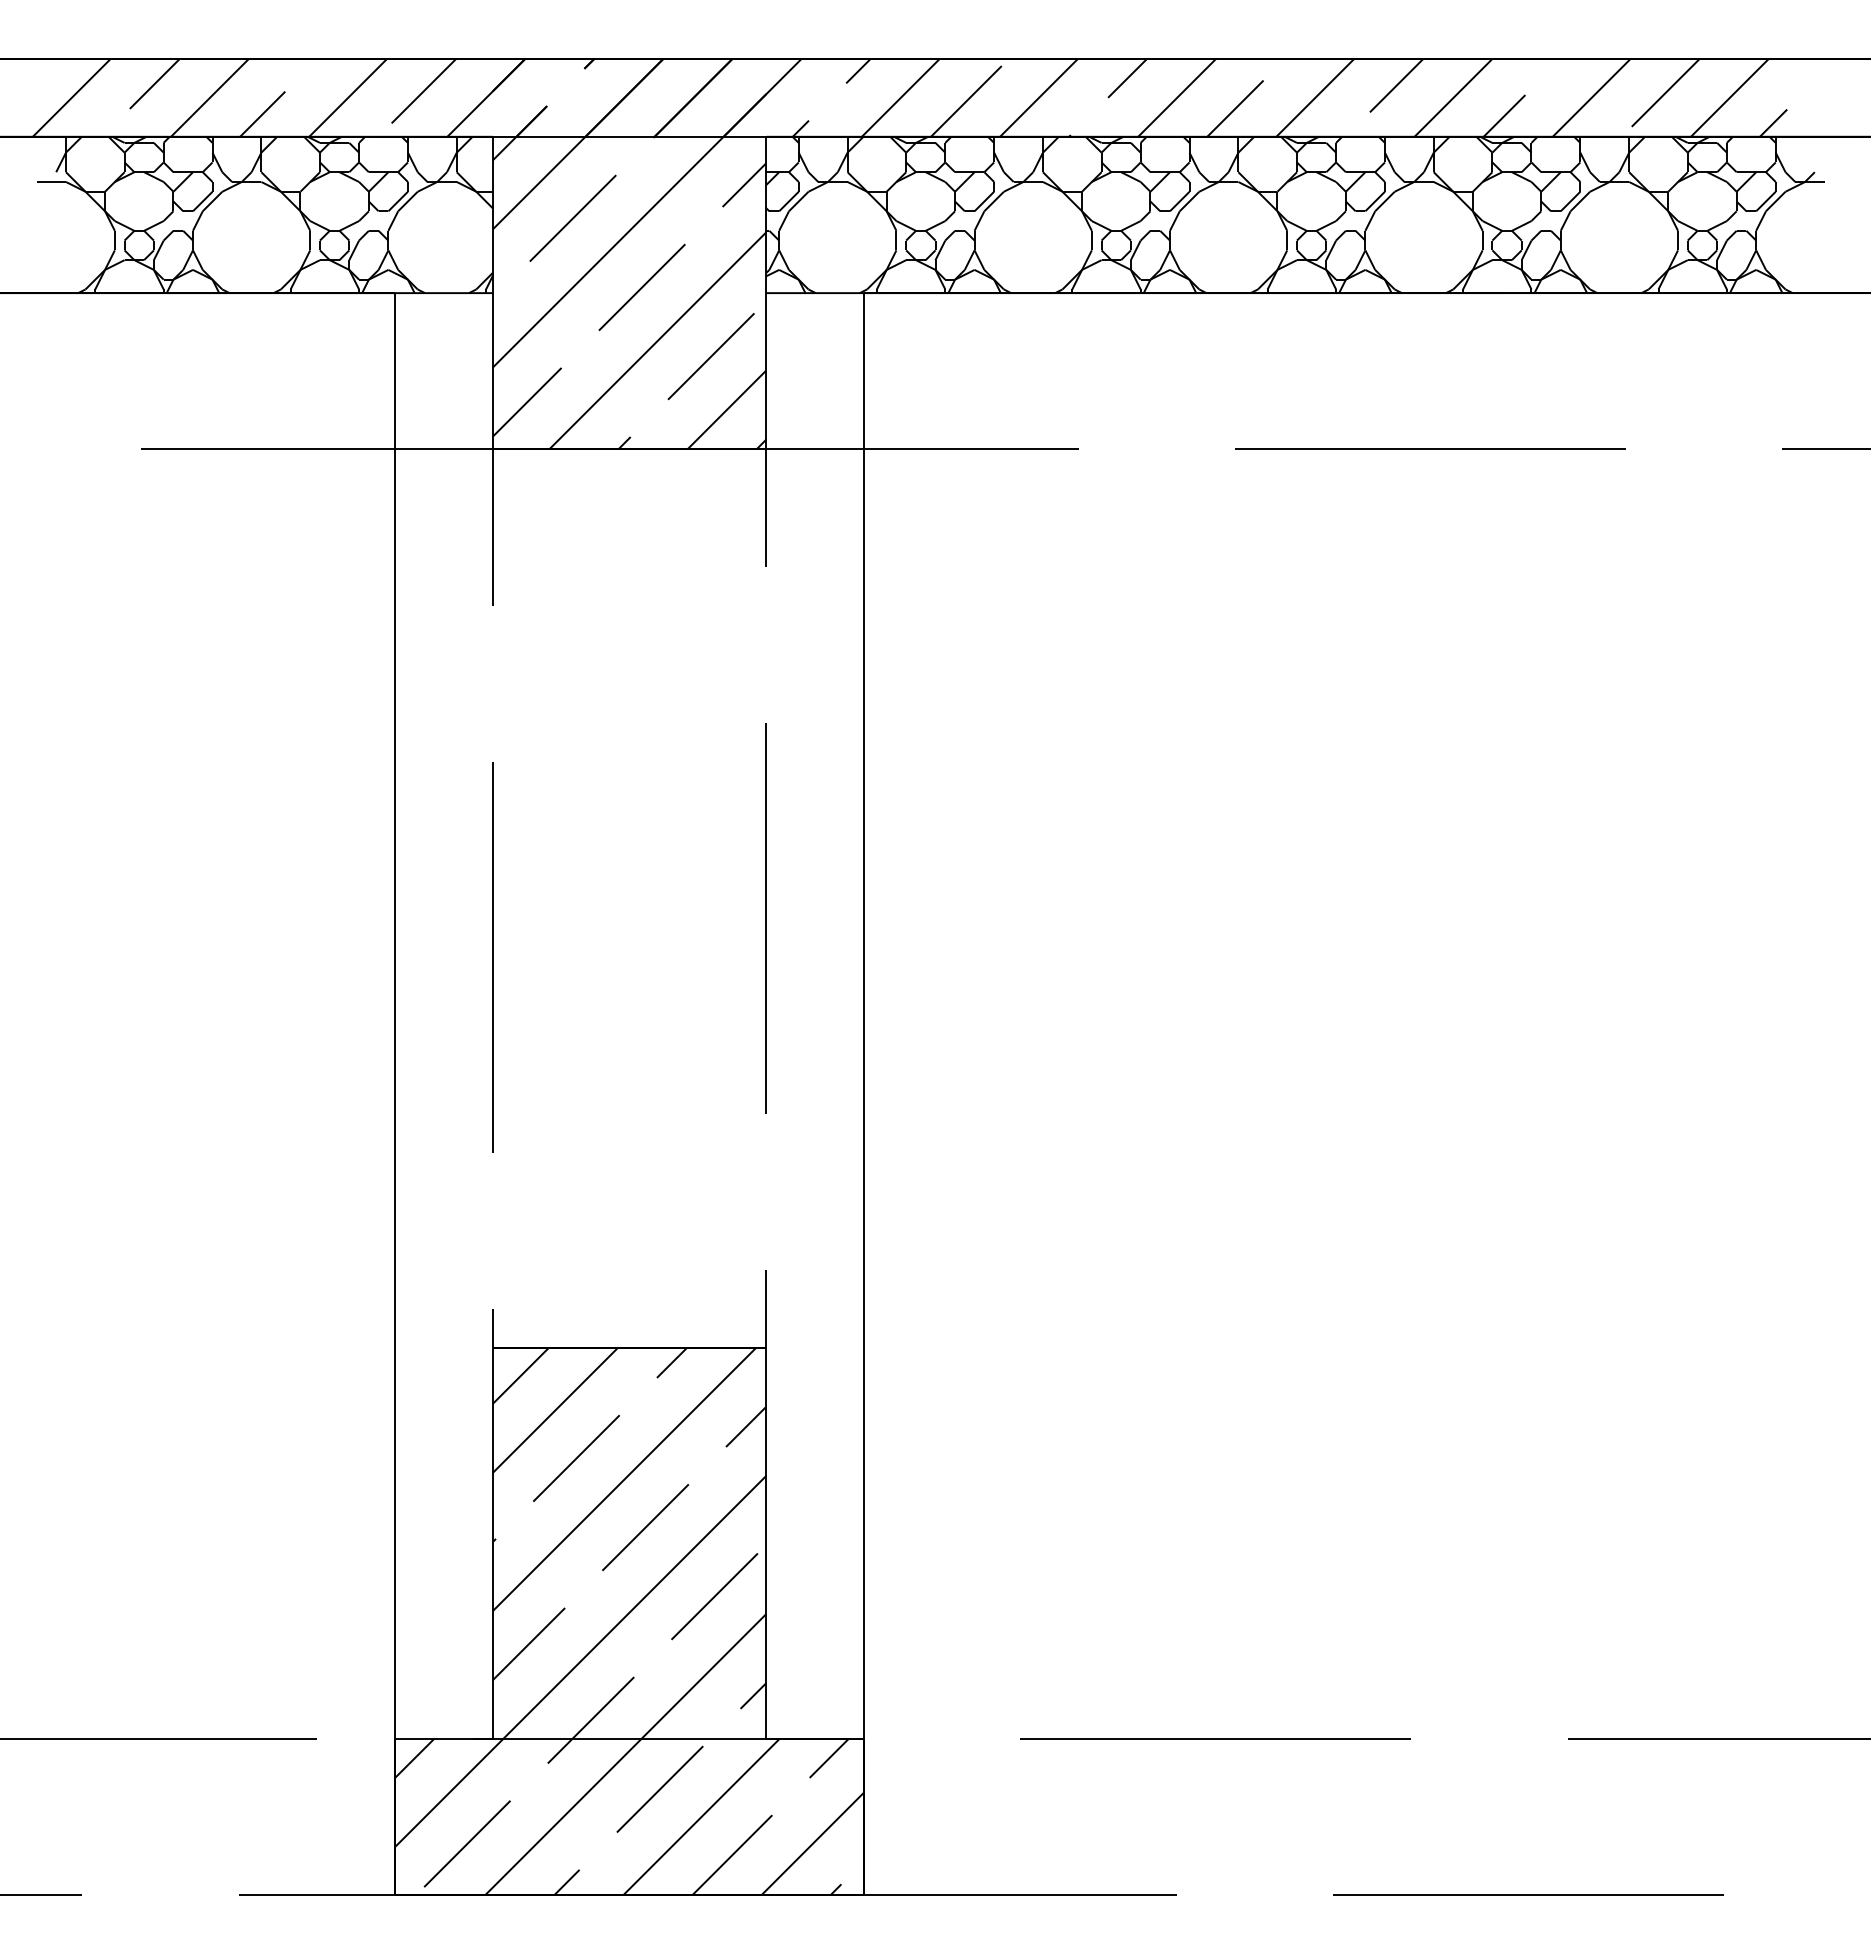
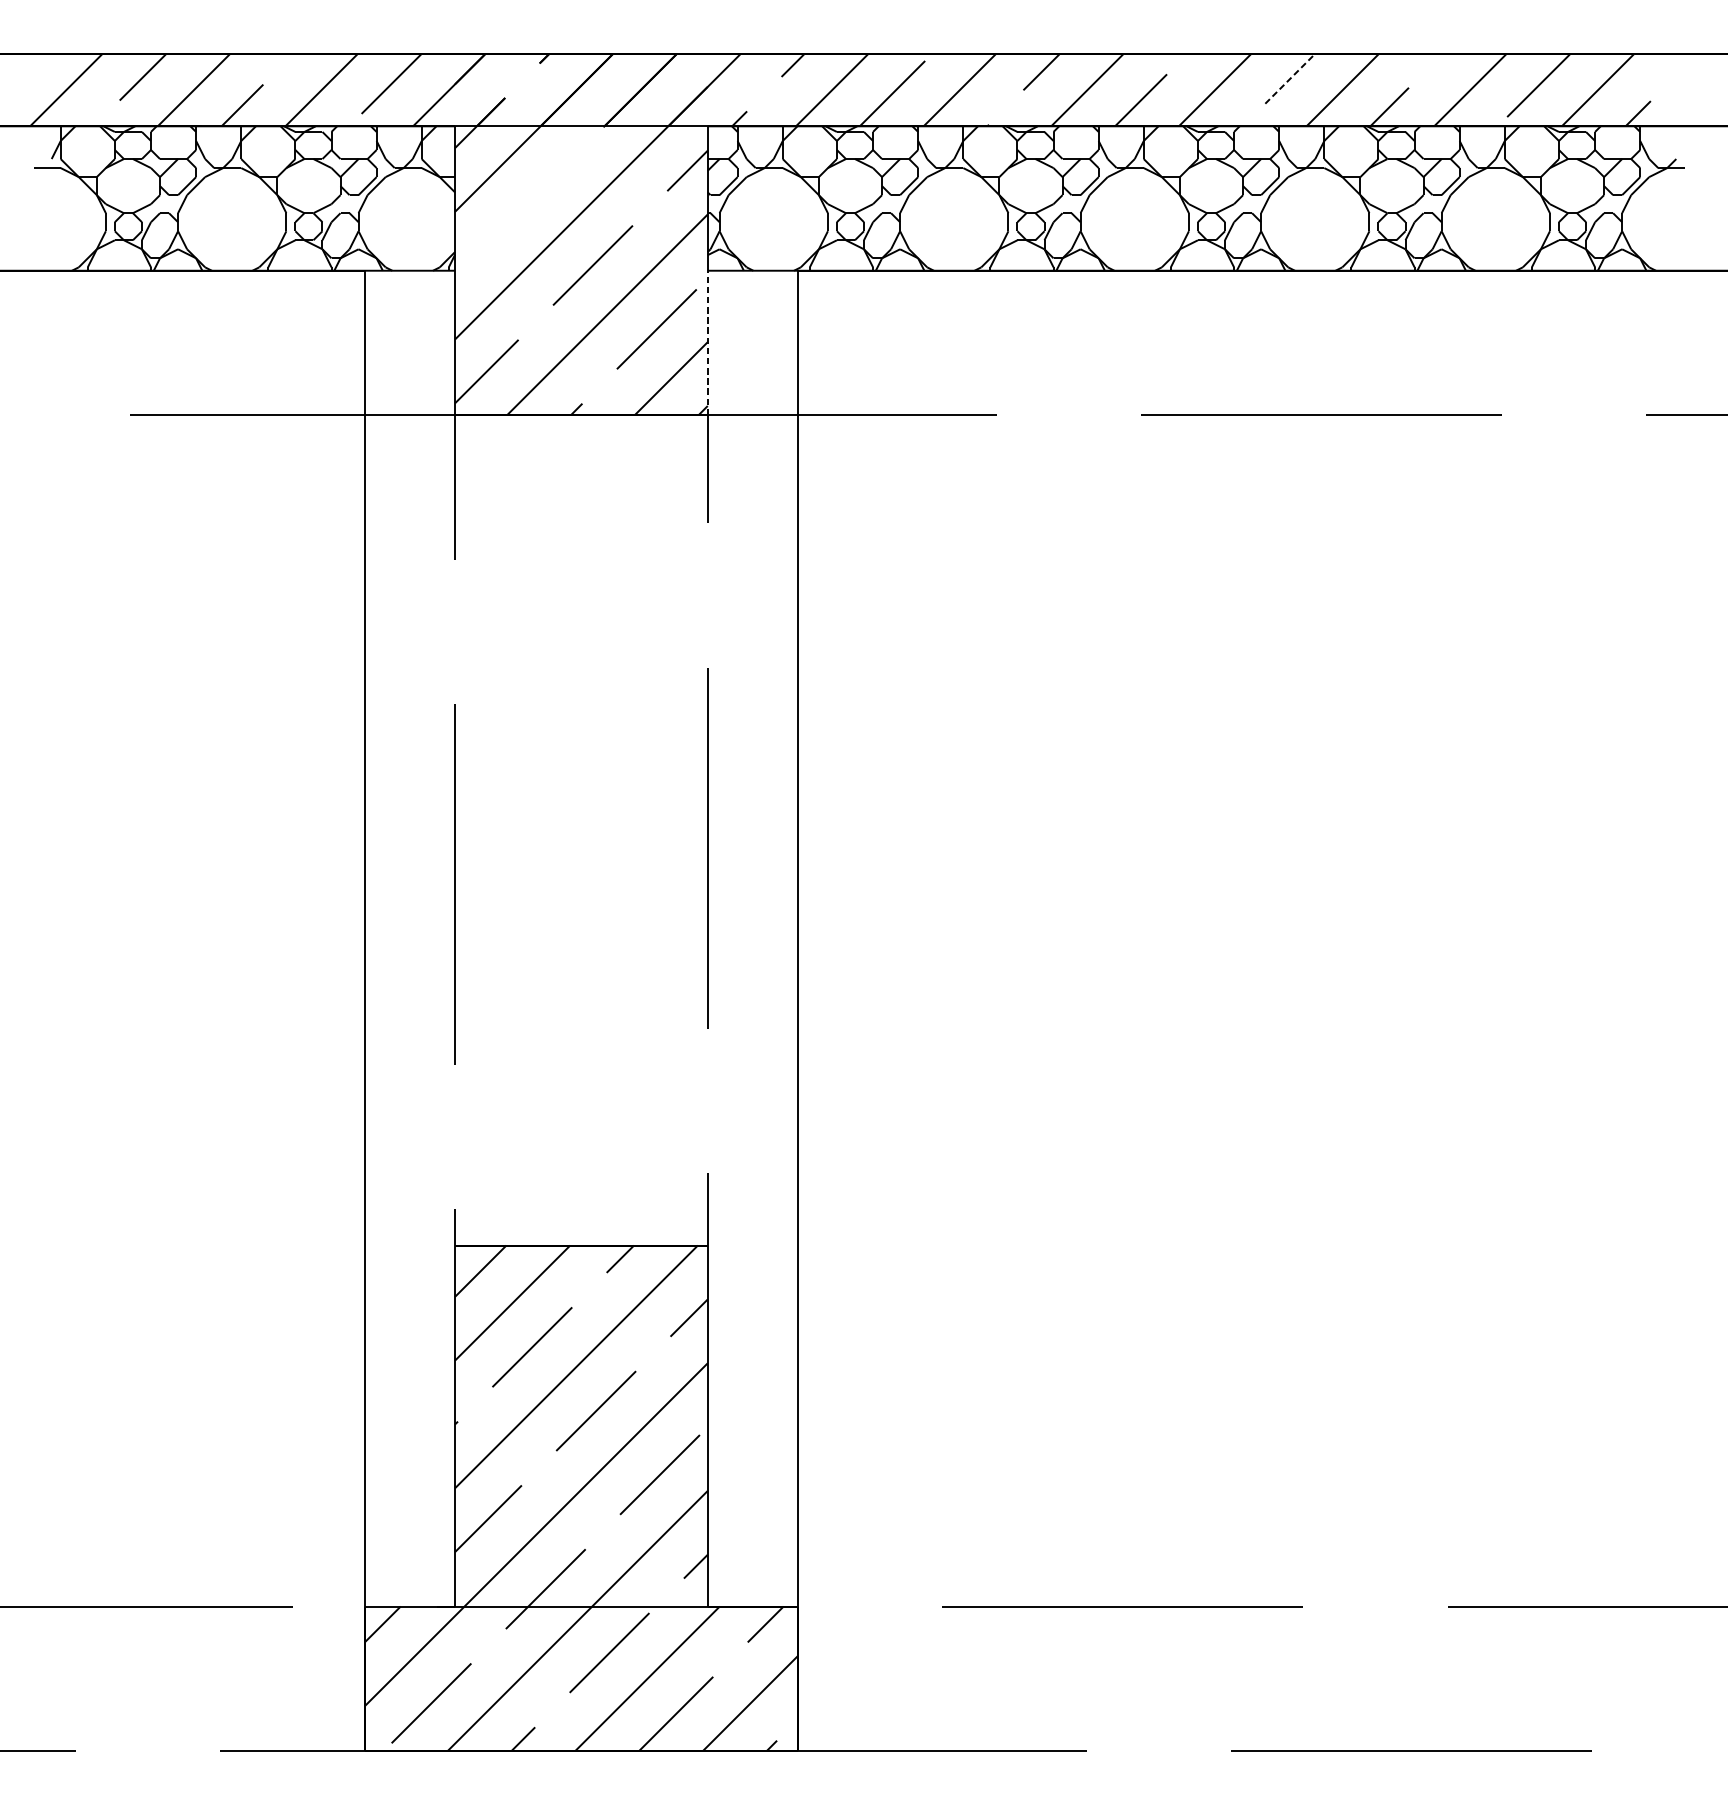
line: (1396, 85) -> (1289, 78), solid -> dashed
line: (572, 217) -> (528, 200), removed
line: (766, 370) -> (707, 342), solid -> dashed

